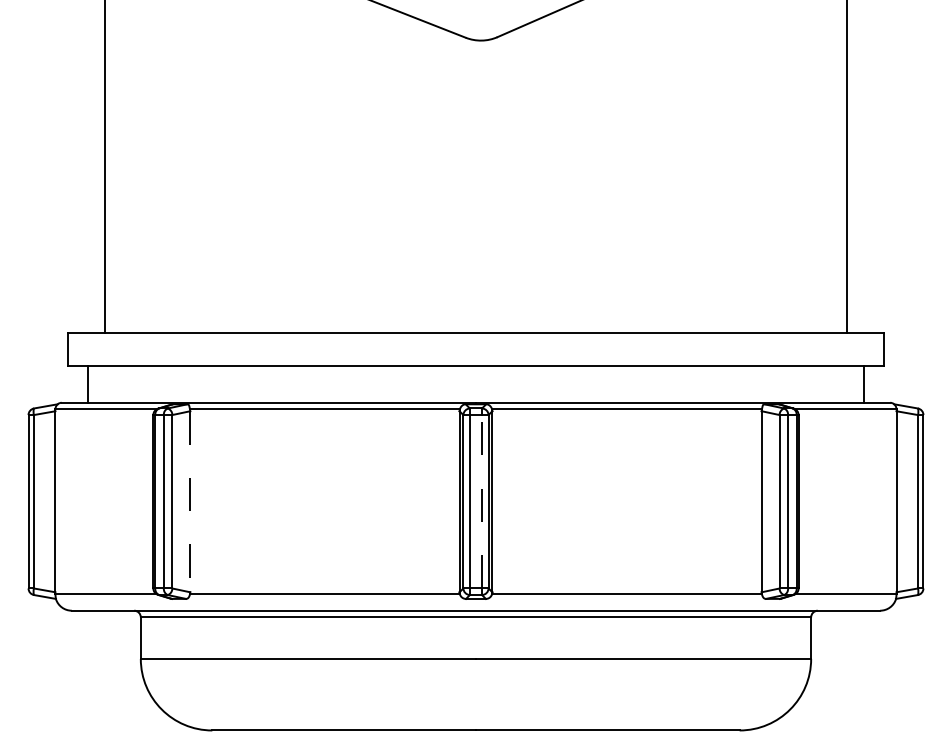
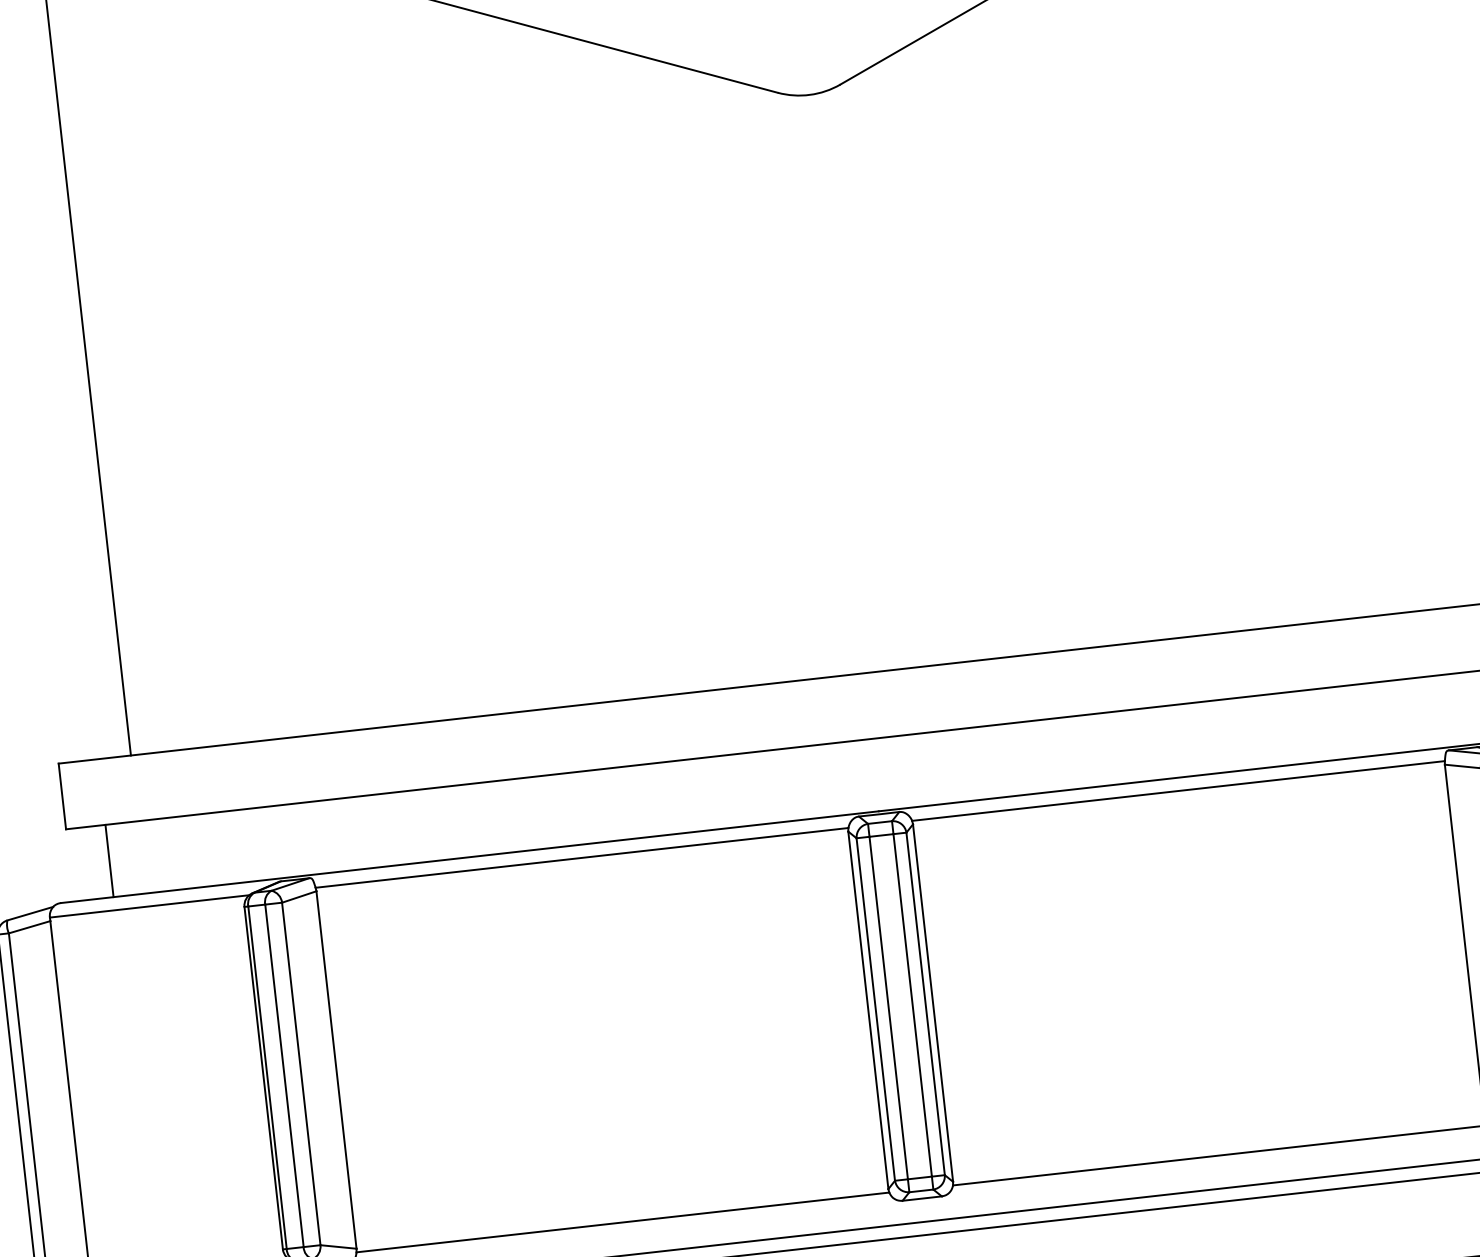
line: (190, 501) -> (336, 1069), dashed -> solid
line: (482, 501) -> (913, 1004), dashed -> solid

